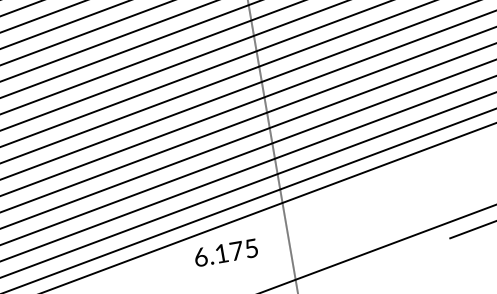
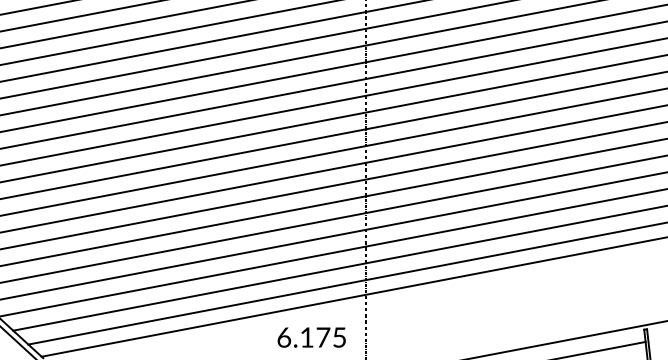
text: (225, 252) -> (311, 337), moved

